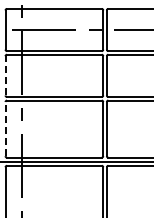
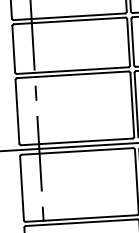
line: (5, 75) -> (13, 48), dashed -> solid
line: (5, 128) -> (17, 111), dashed -> solid

